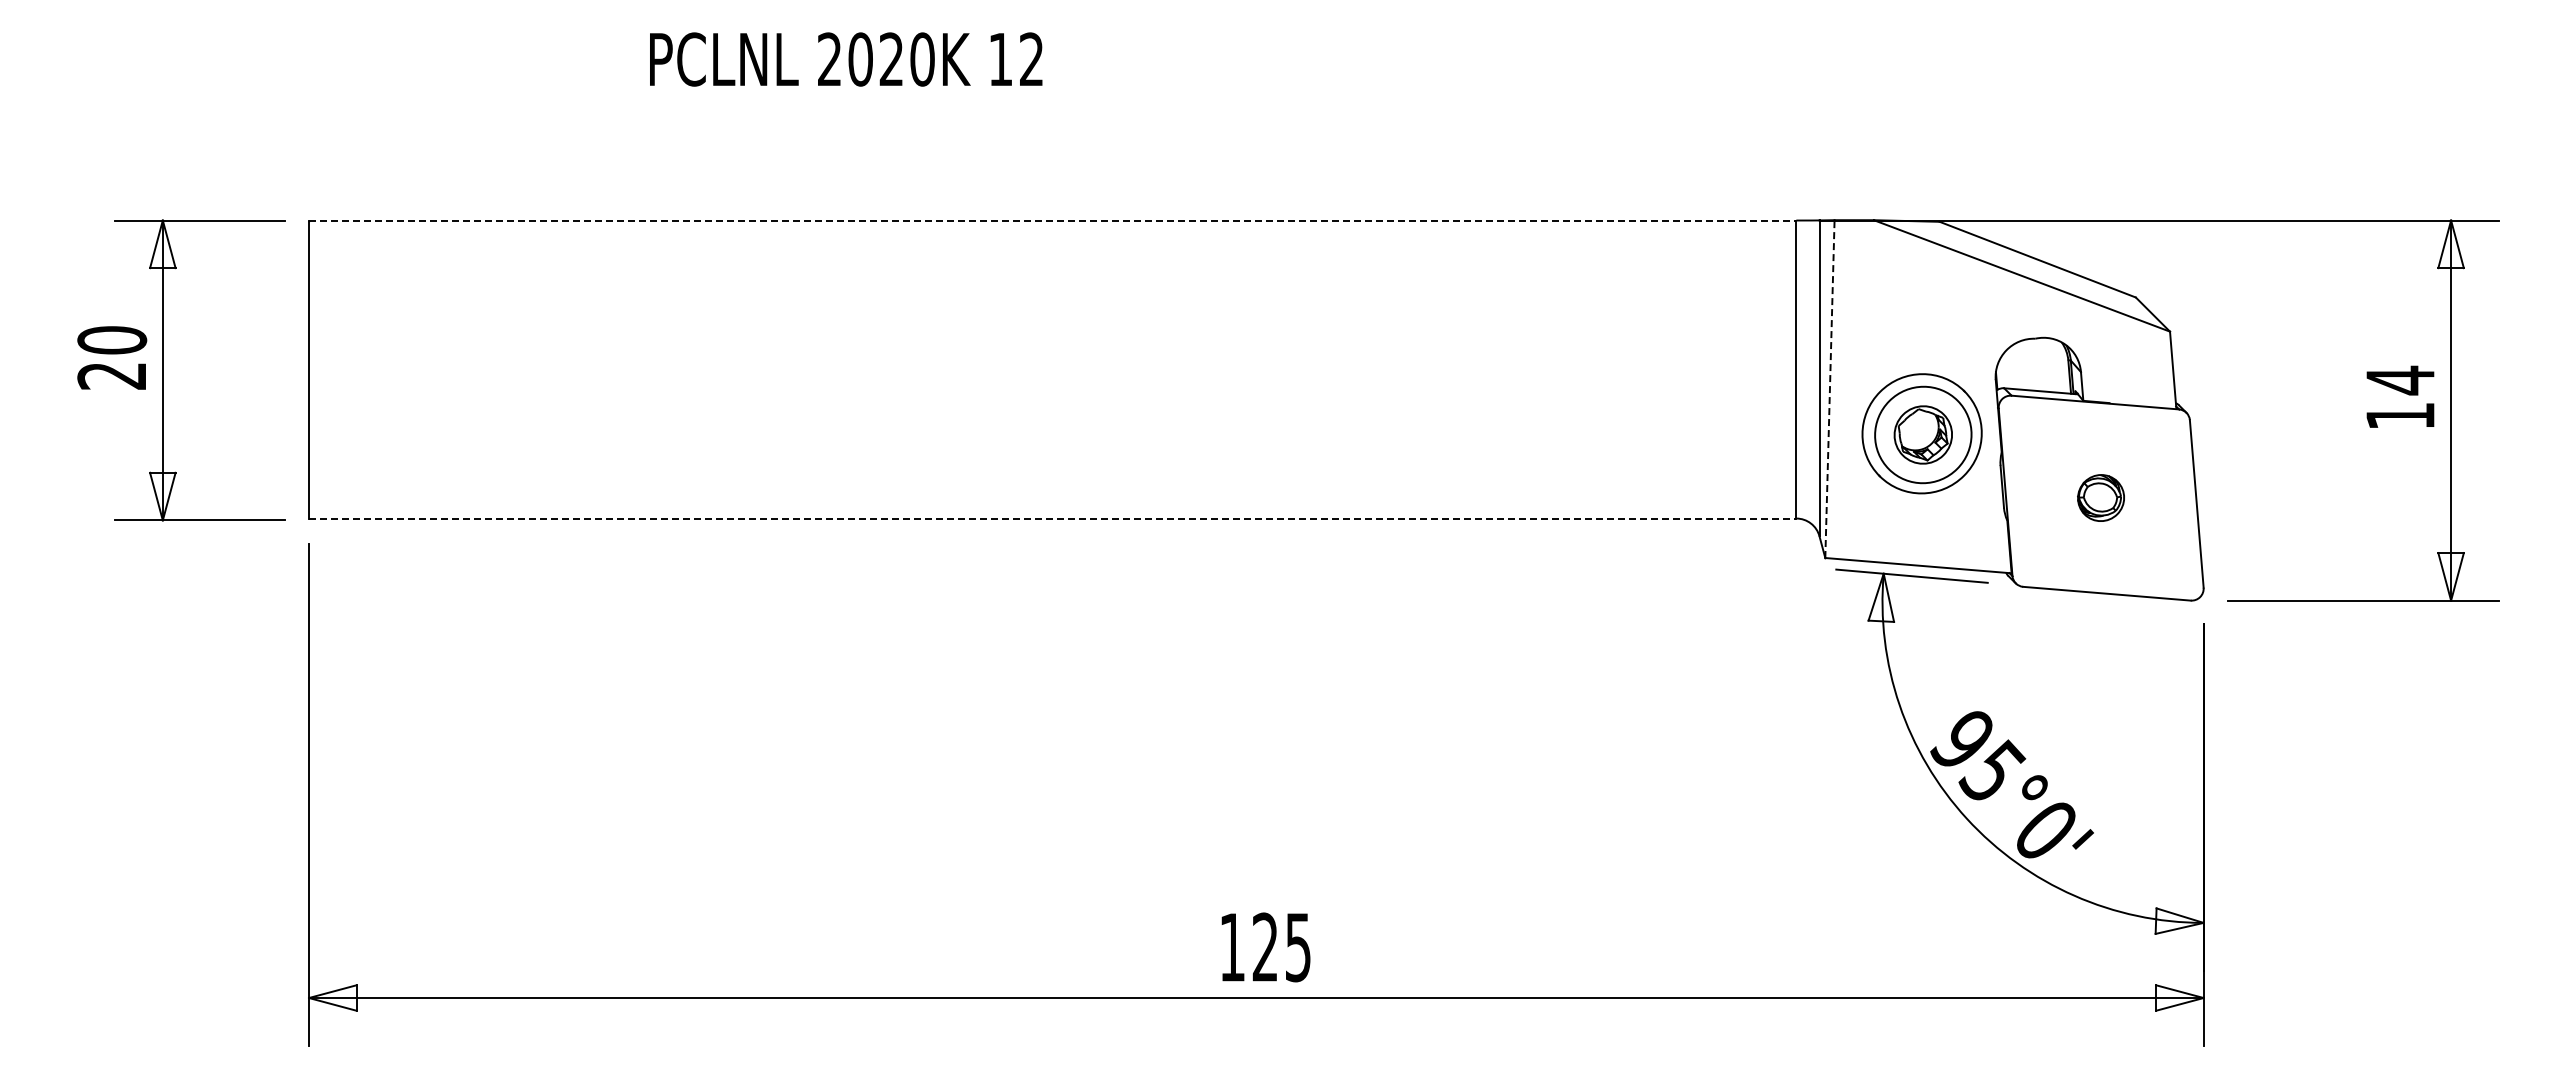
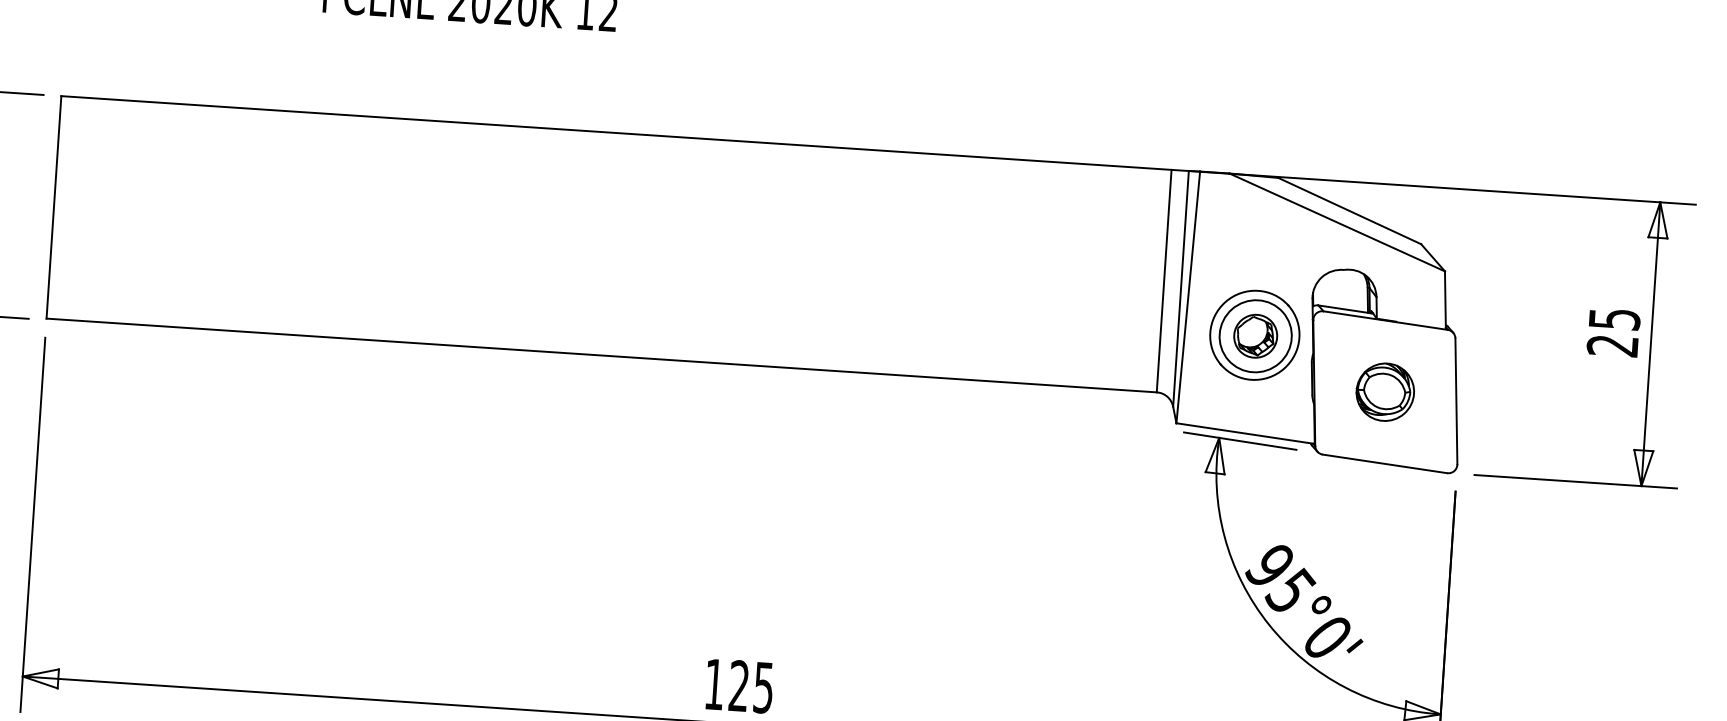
line: (1052, 220) -> (616, 133), dashed -> solid
line: (1829, 389) -> (1187, 297), dashed -> solid
text: (2400, 397) -> (1613, 331), 14 -> 25
part: (2100, 497) -> (1384, 391), size x1.67
line: (1052, 518) -> (601, 355), dashed -> solid

